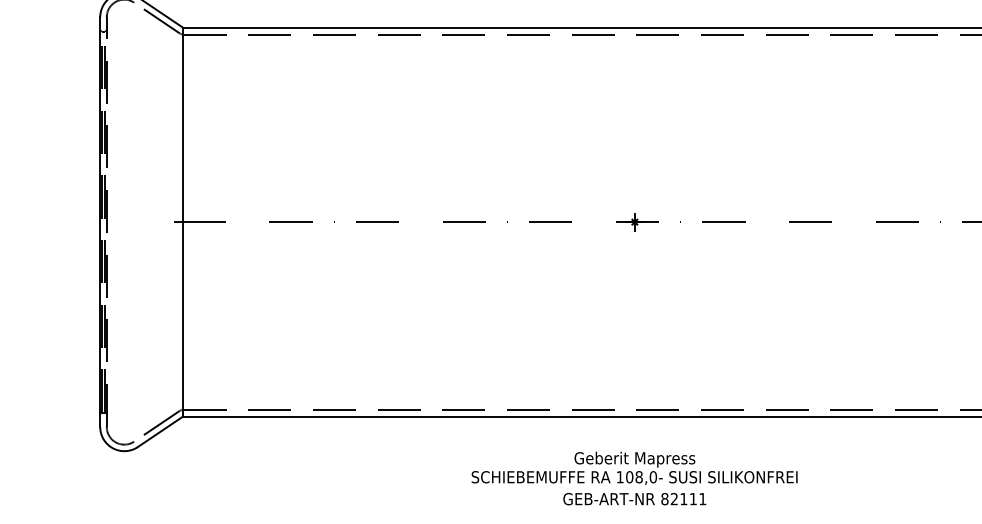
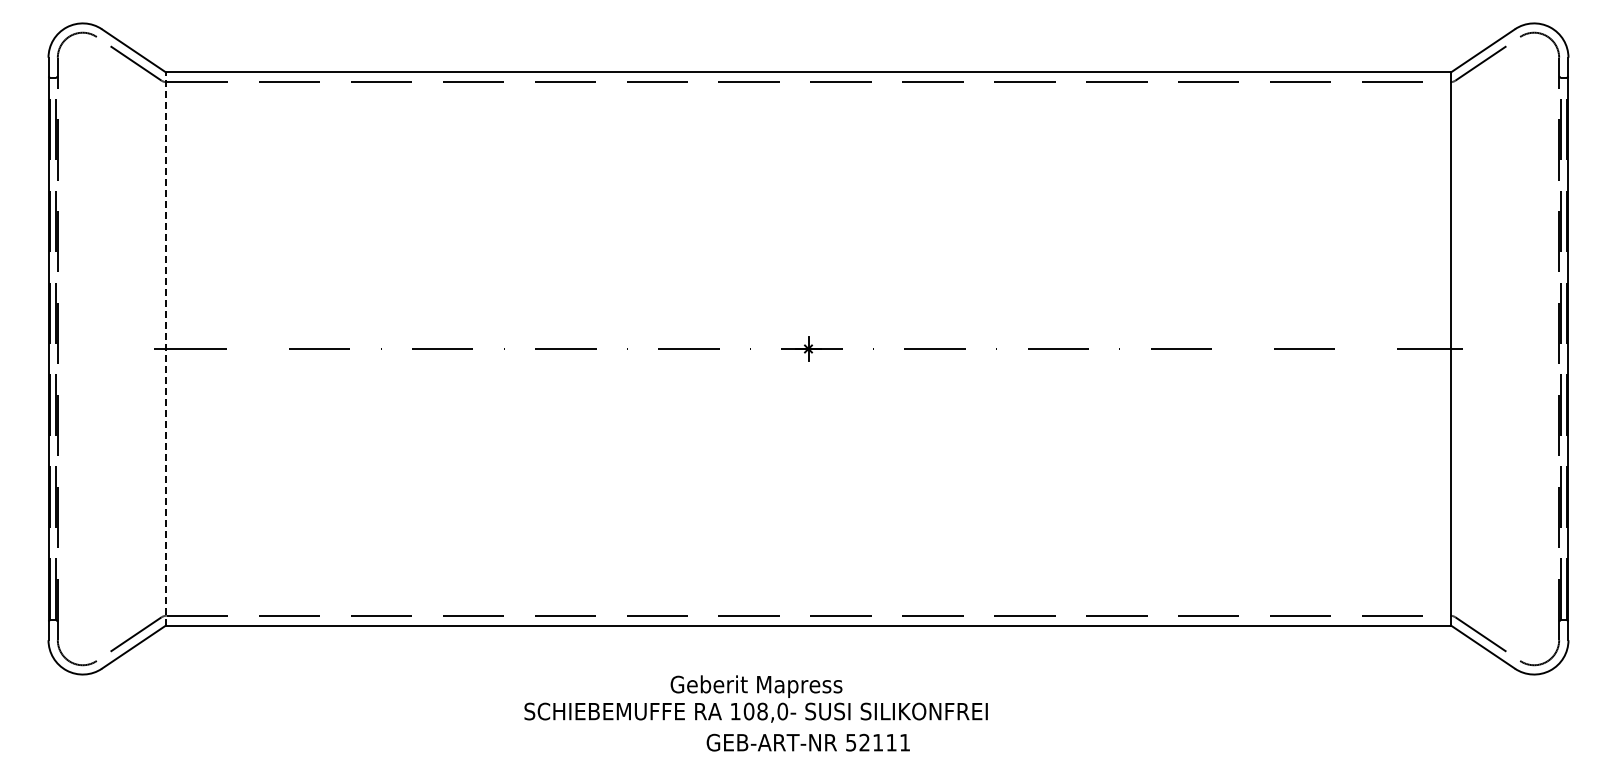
line: (183, 221) -> (166, 348), solid -> dashed
text: (634, 468) -> (755, 698), moved
text: (665, 498) -> (851, 742), 82111 -> 52111

